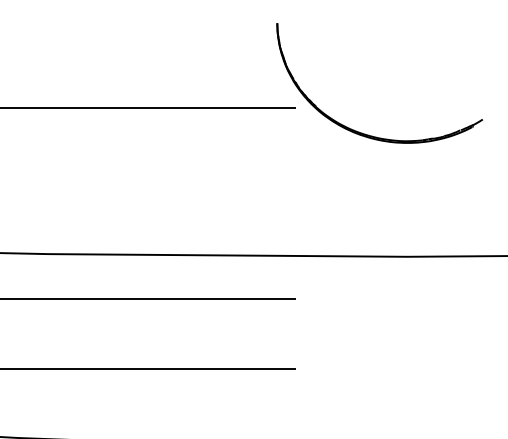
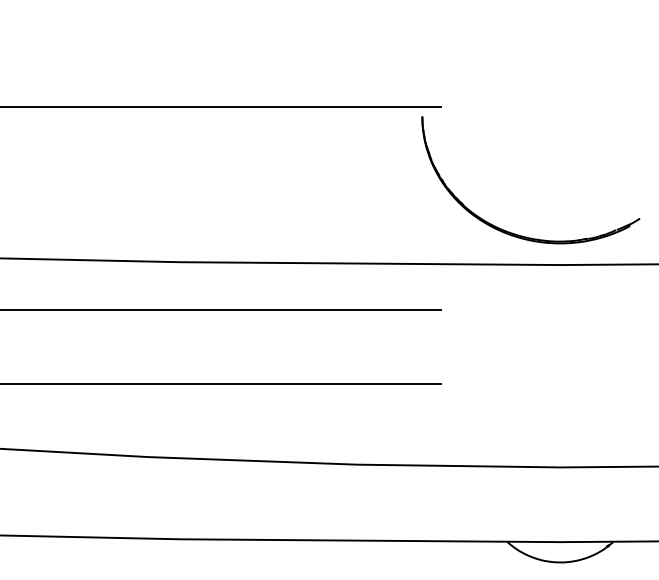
part: (362, 132) -> (512, 232), moved

